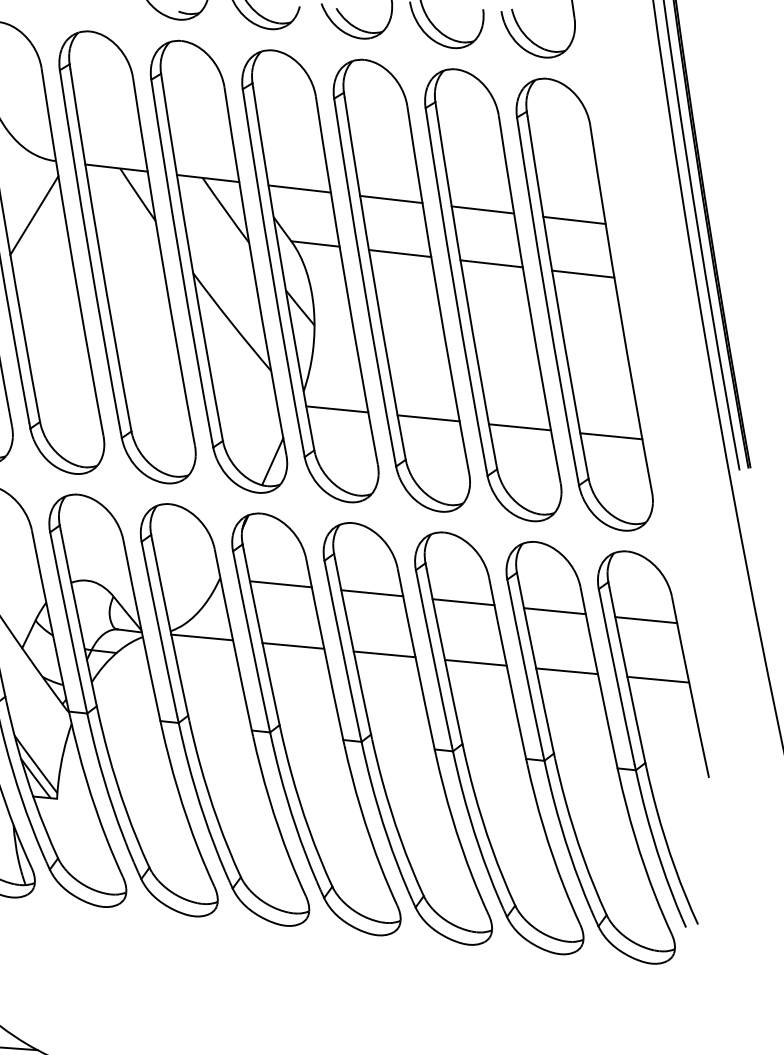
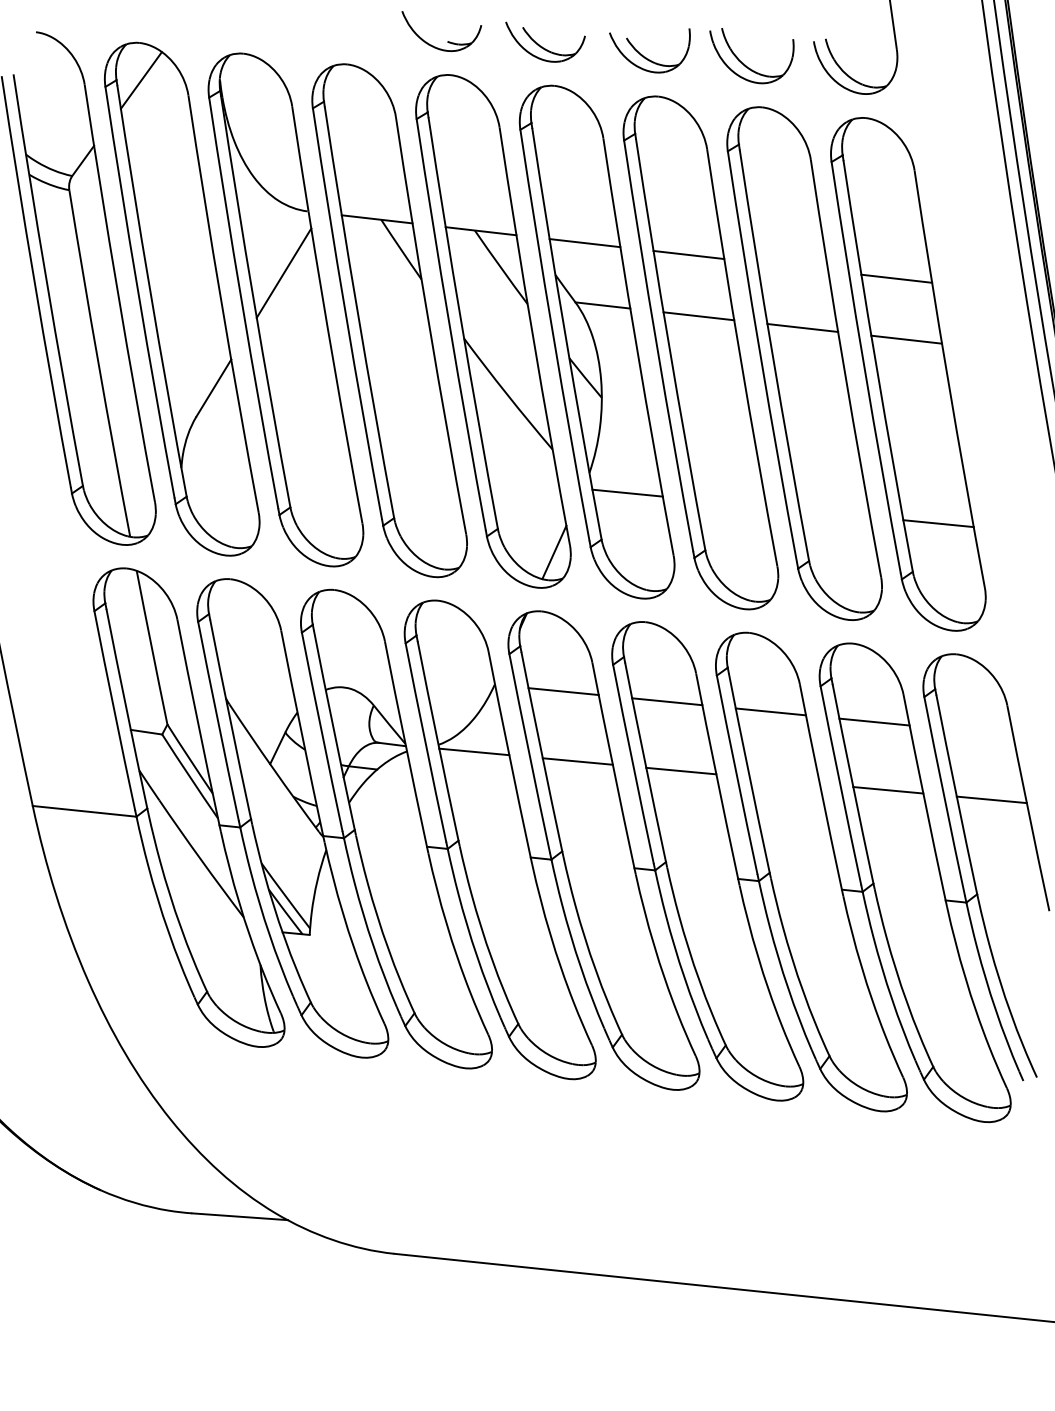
line: (482, 209) -> (792, 266), removed
line: (428, 417) -> (731, 502), removed
line: (519, 427) -> (834, 513), removed
line: (646, 619) -> (978, 731), removed
line: (475, 662) -> (784, 780), removed

